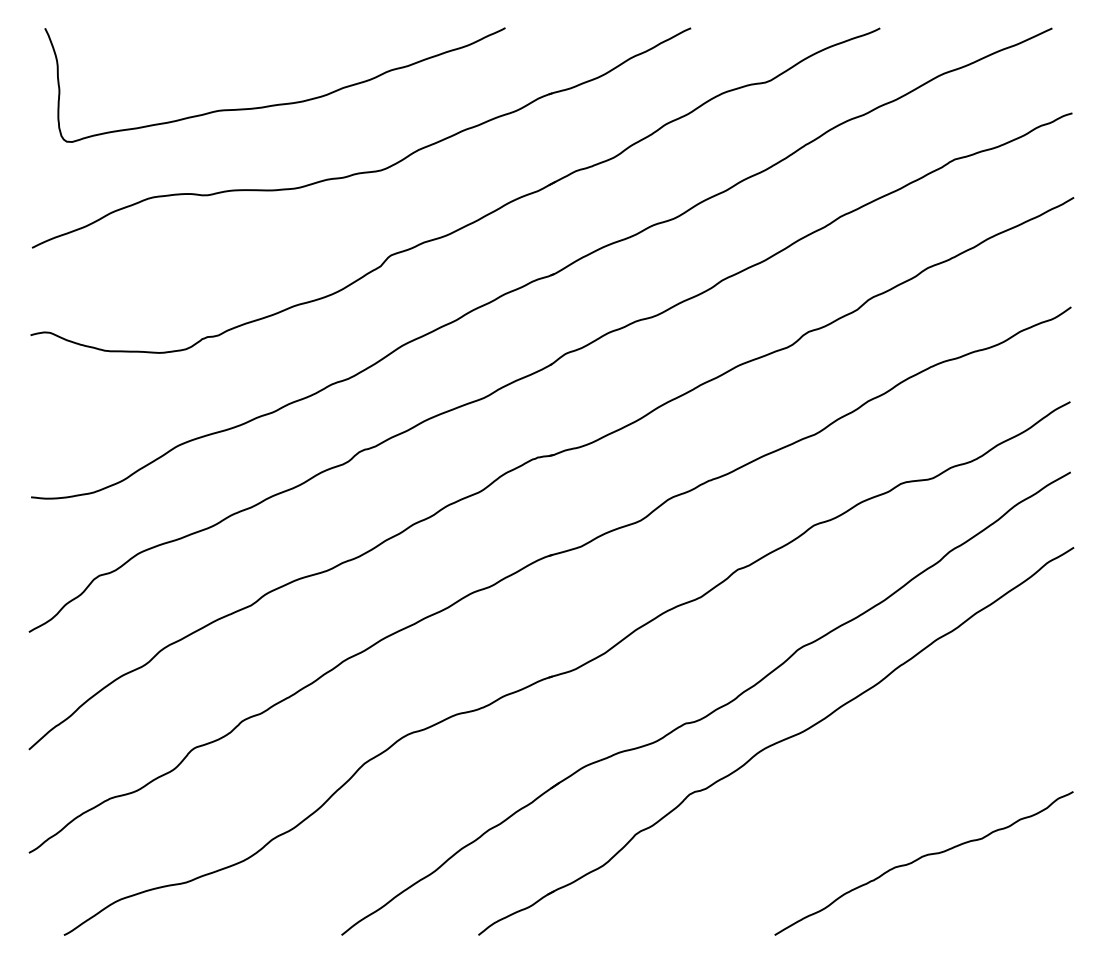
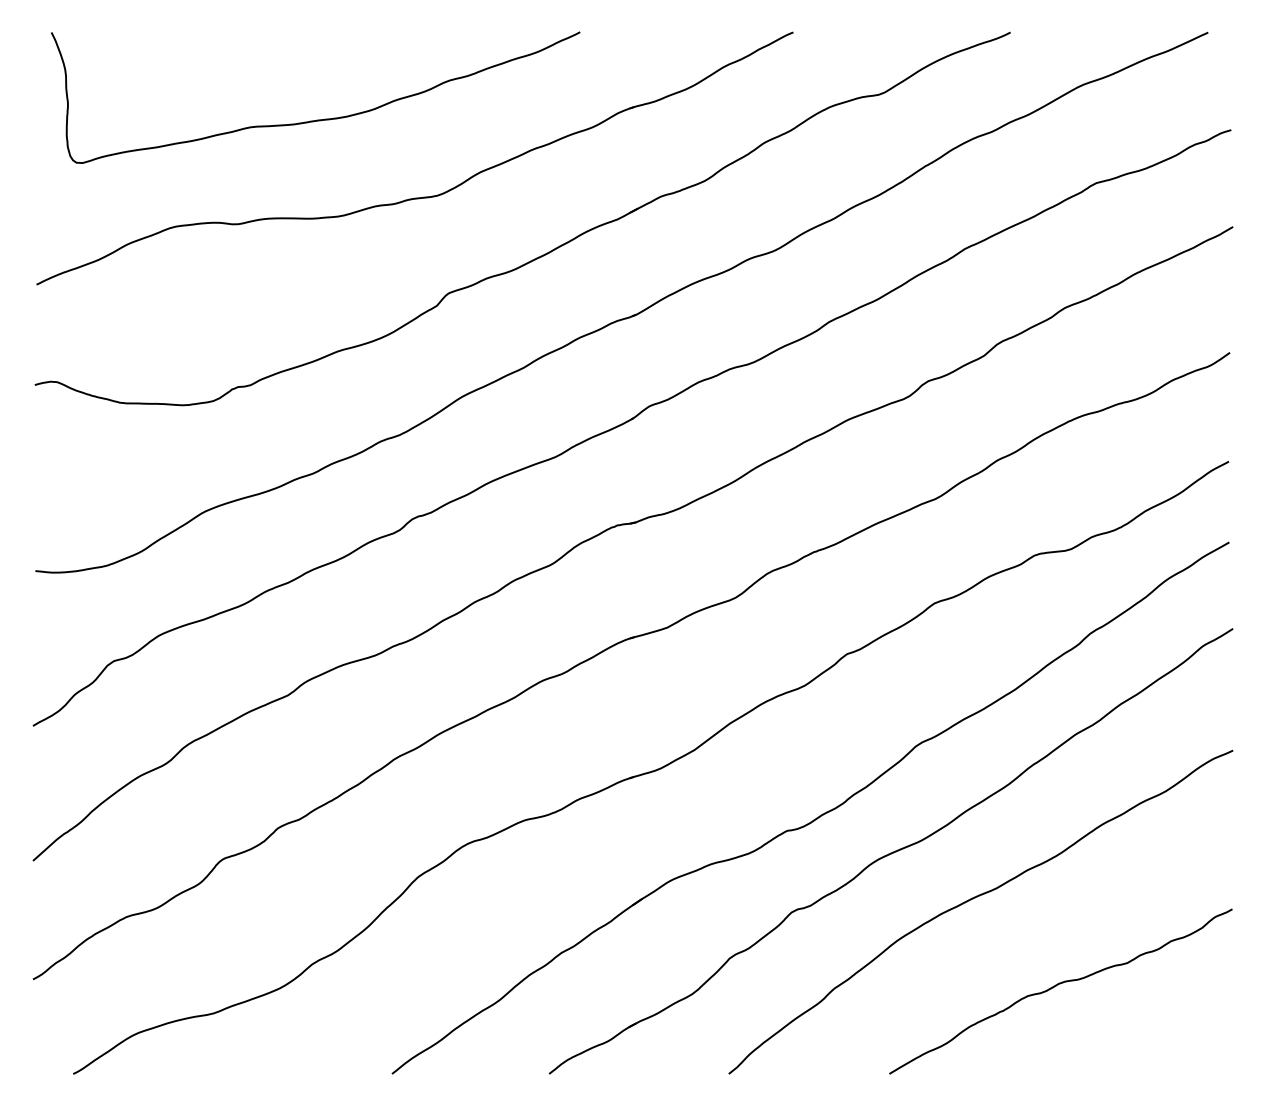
curve: (847, 783) -> (973, 899), added

